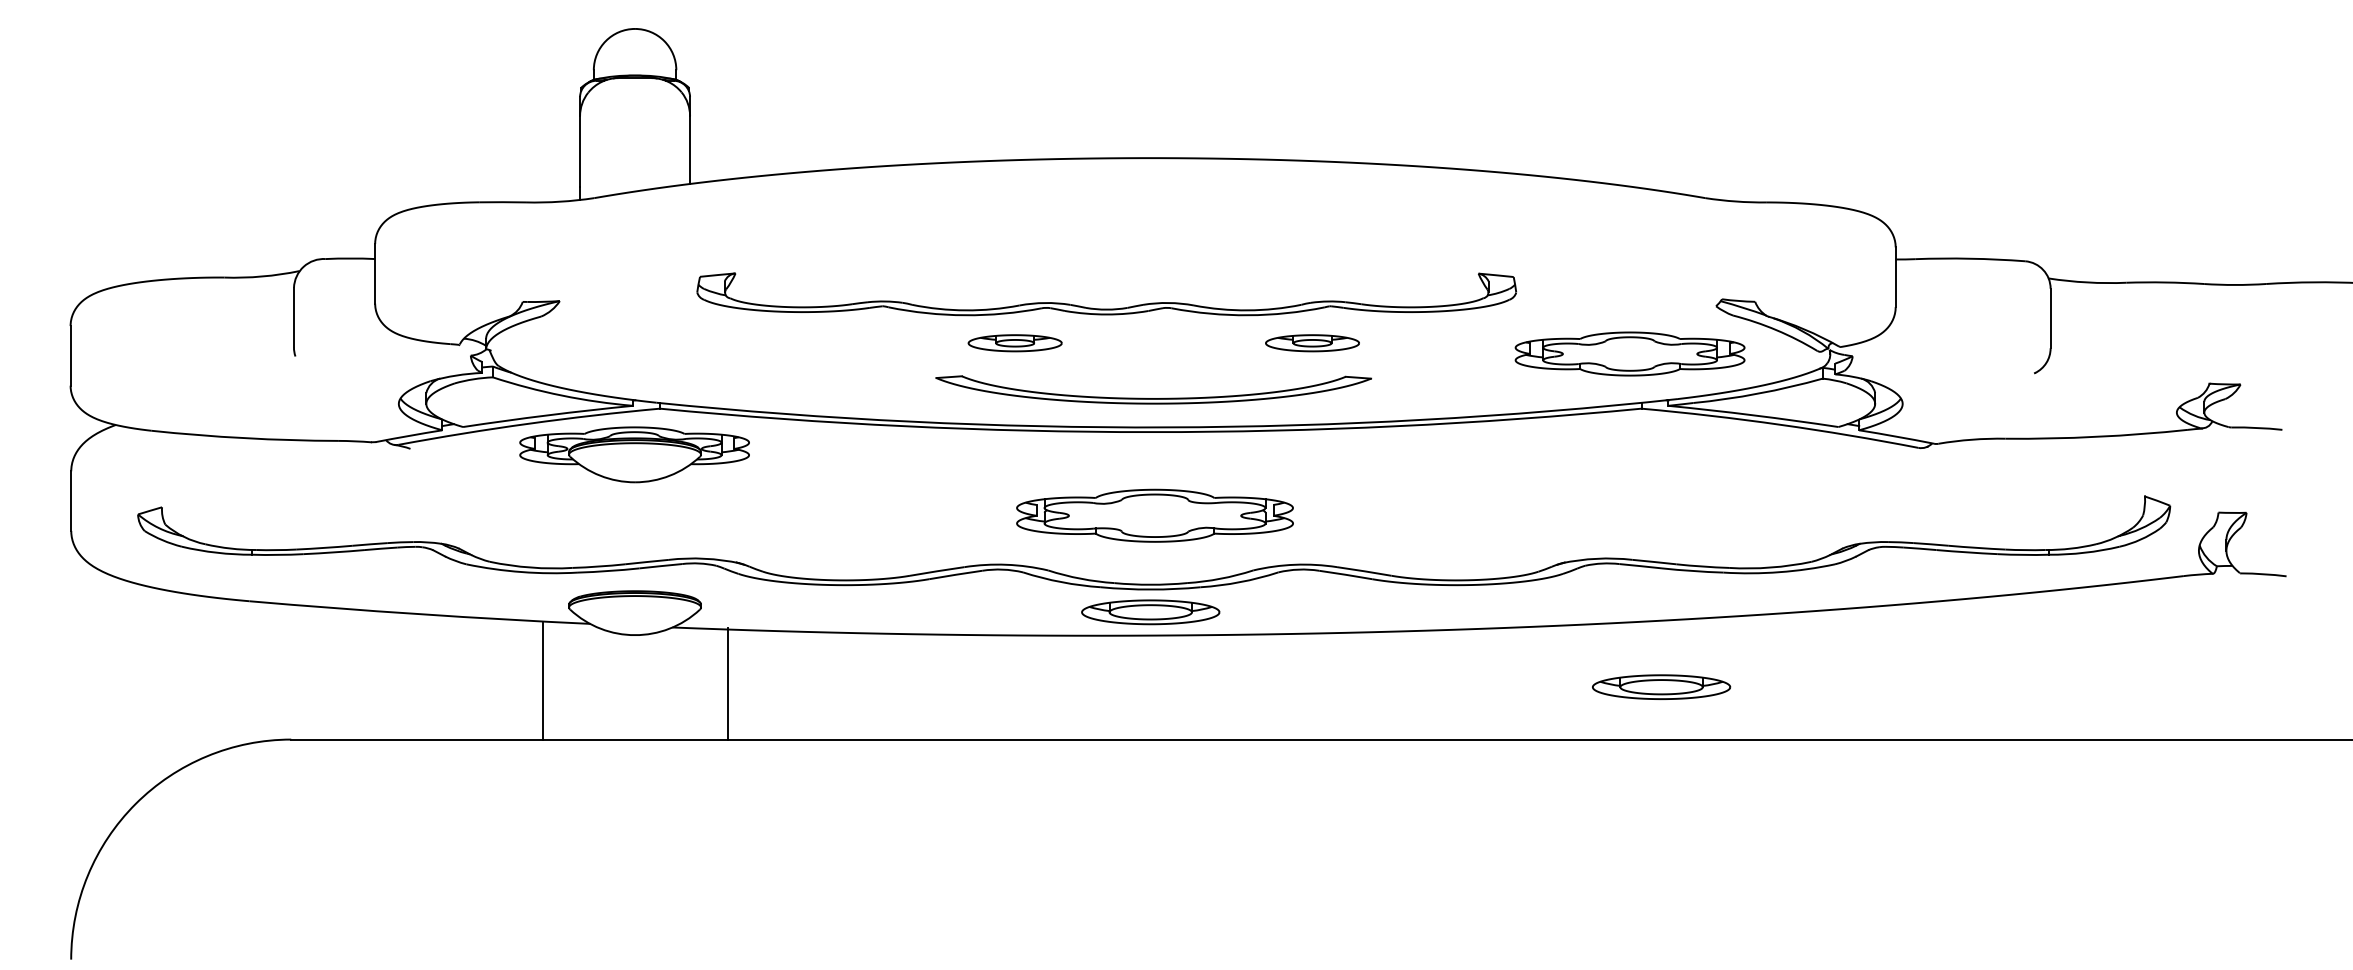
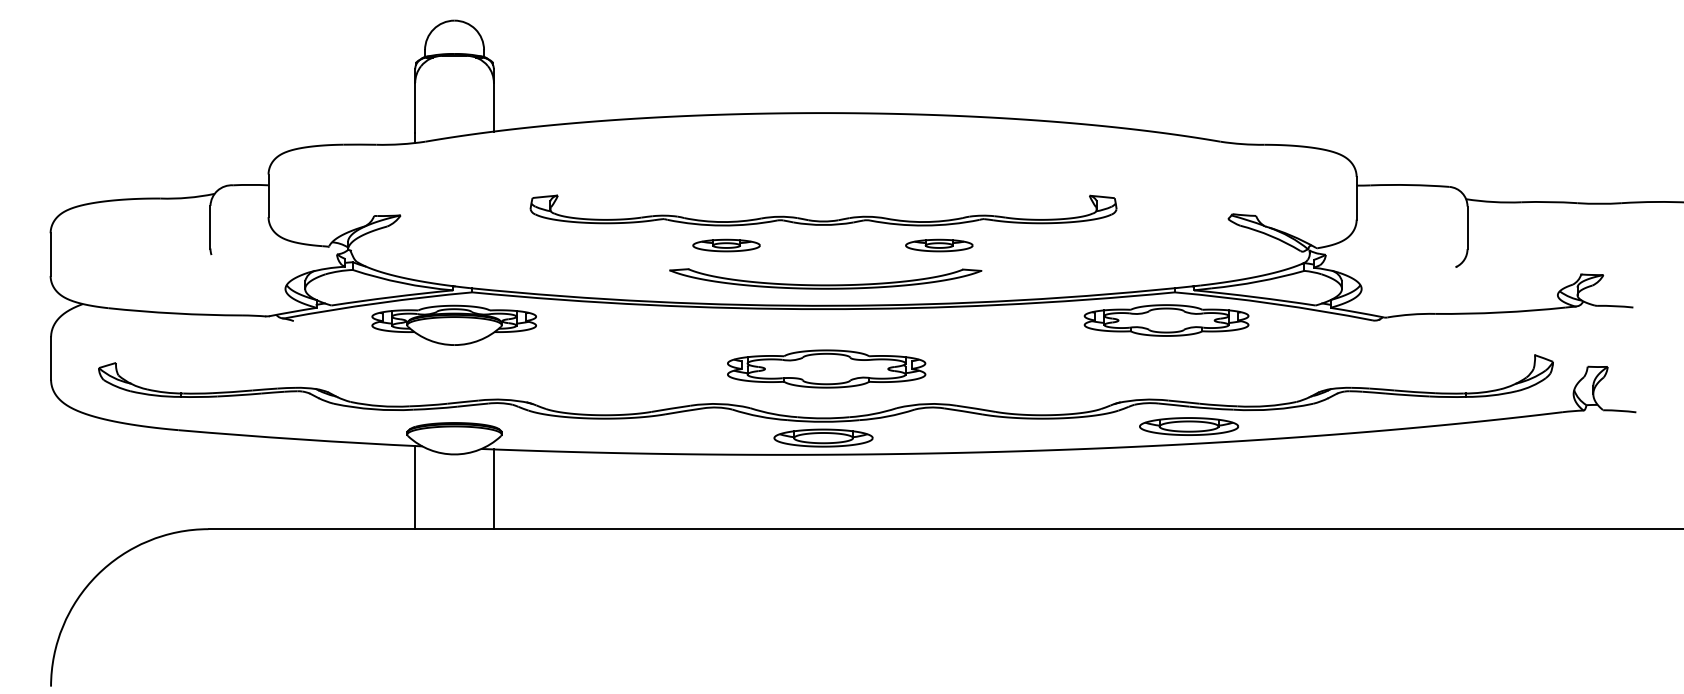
part: (1106, 308) -> (823, 220), moved
part: (1629, 353) -> (1166, 320), moved
line: (543, 681) -> (415, 487), moved
line: (728, 683) -> (494, 489), moved
part: (1661, 686) -> (1189, 426), moved

